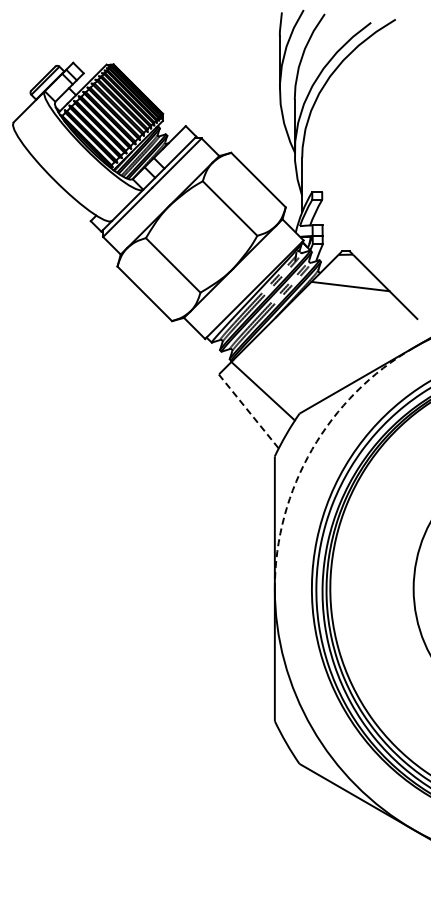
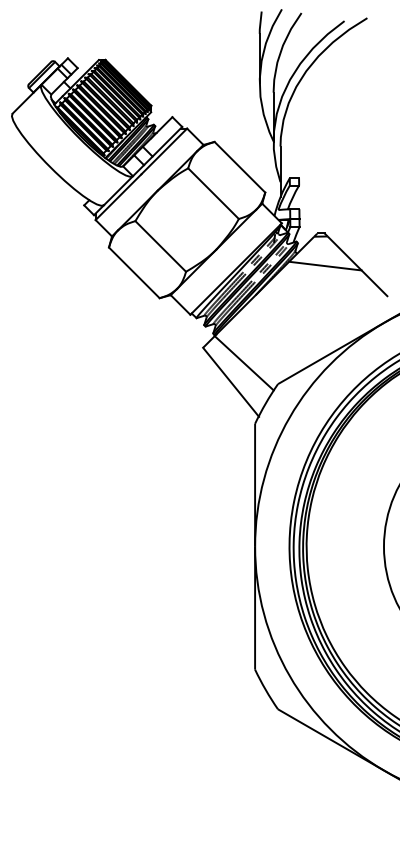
line: (248, 411) -> (230, 382), dashed -> solid
arc: (312, 449) -> (290, 417), dashed -> solid

